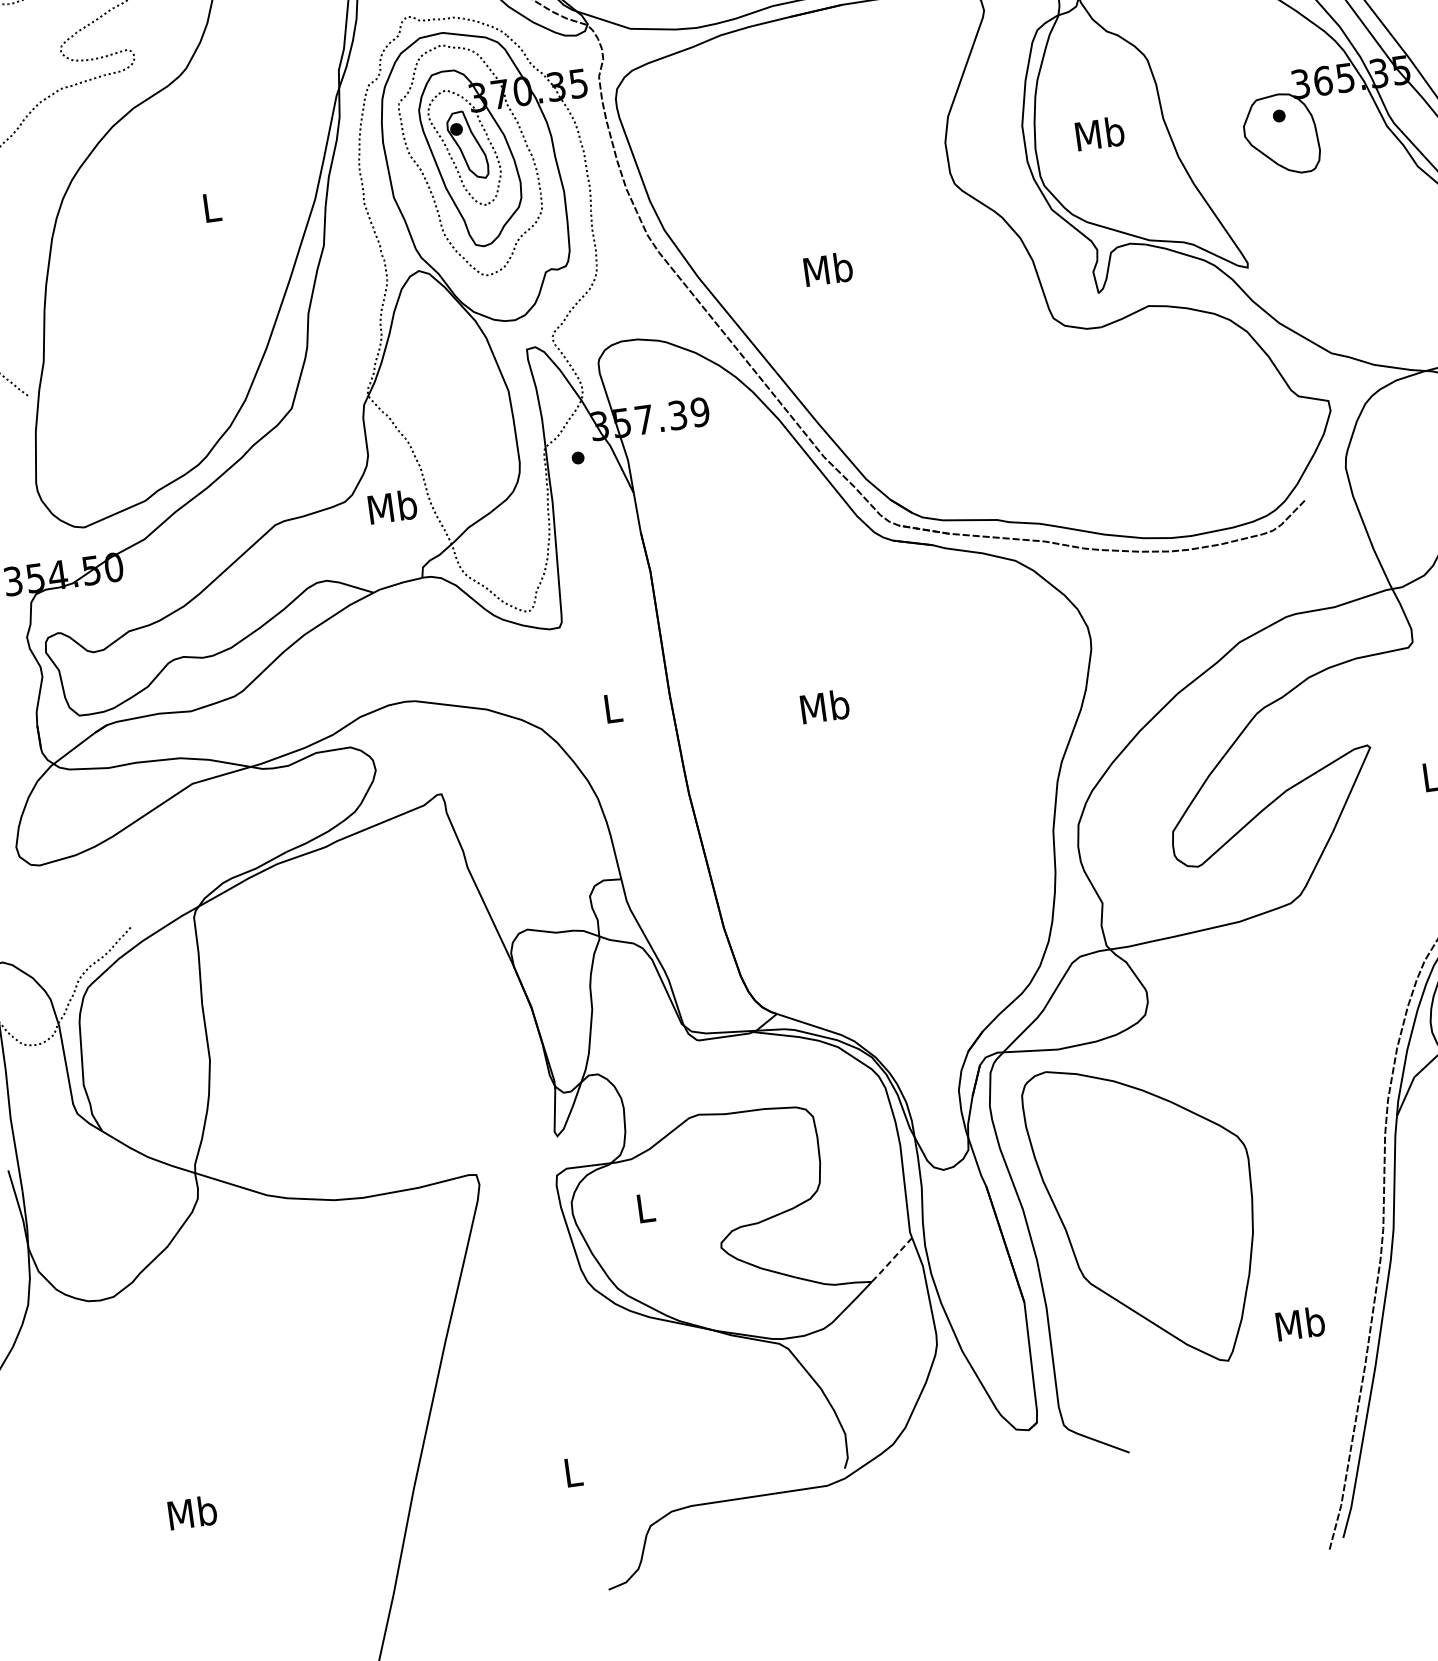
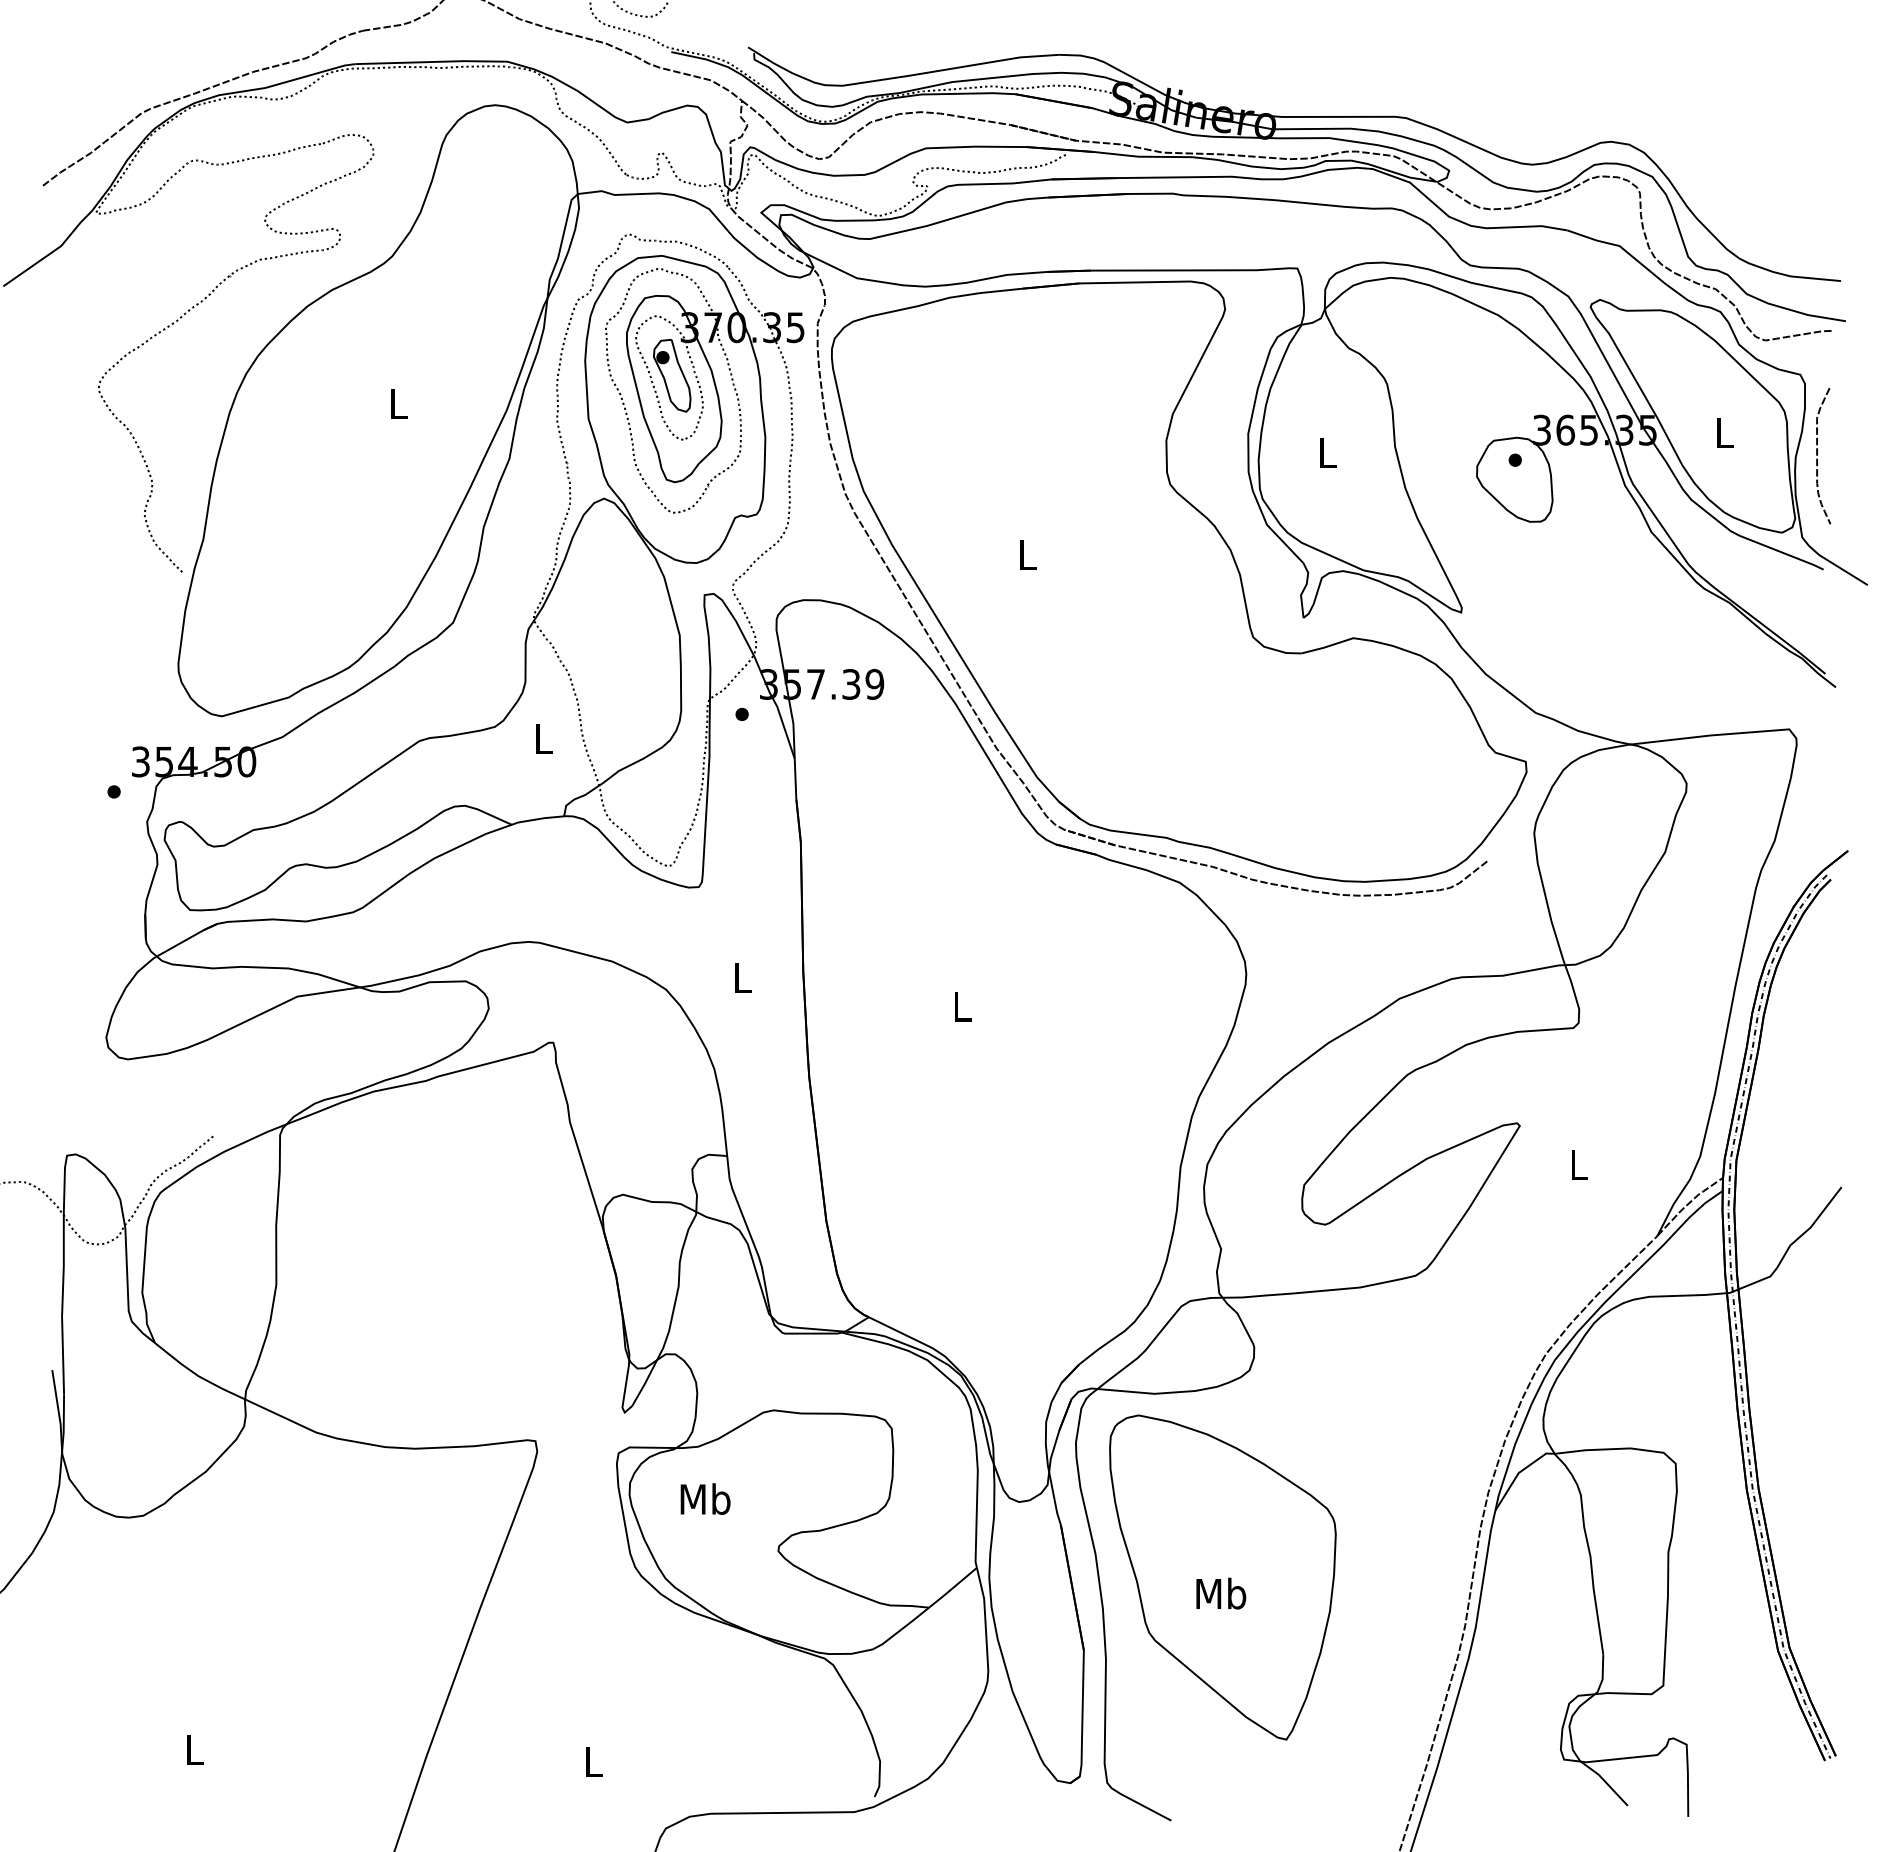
text: (1099, 133) -> (1327, 452), Mb -> L
text: (828, 268) -> (1027, 554), Mb -> L
text: (392, 506) -> (543, 738), Mb -> L
text: (825, 706) -> (962, 1006), Mb -> L
text: (645, 1207) -> (705, 1498), L -> Mb
line: (891, 1260) -> (952, 1588), dashed -> solid
text: (1300, 1323) -> (1221, 1593), moved
text: (192, 1512) -> (194, 1749), Mb -> L

